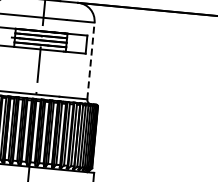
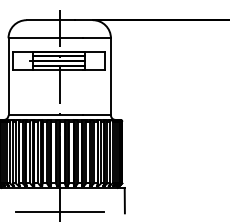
line: (90, 60) -> (110, 76), dashed -> solid

